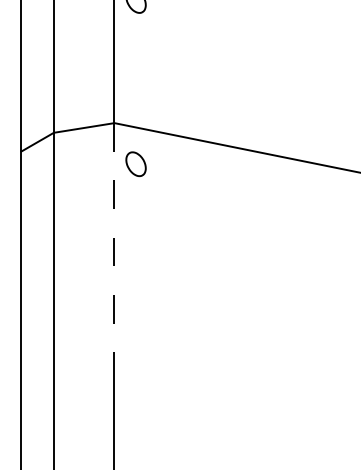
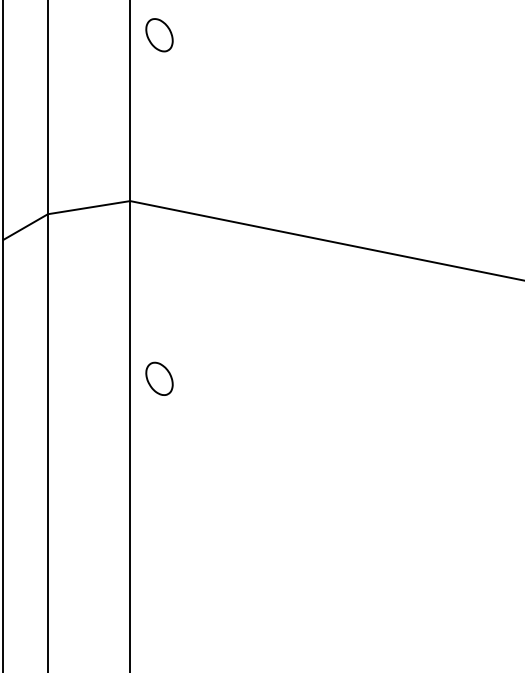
part: (136, 163) -> (159, 378), moved
line: (114, 249) -> (130, 372), dashed -> solid

